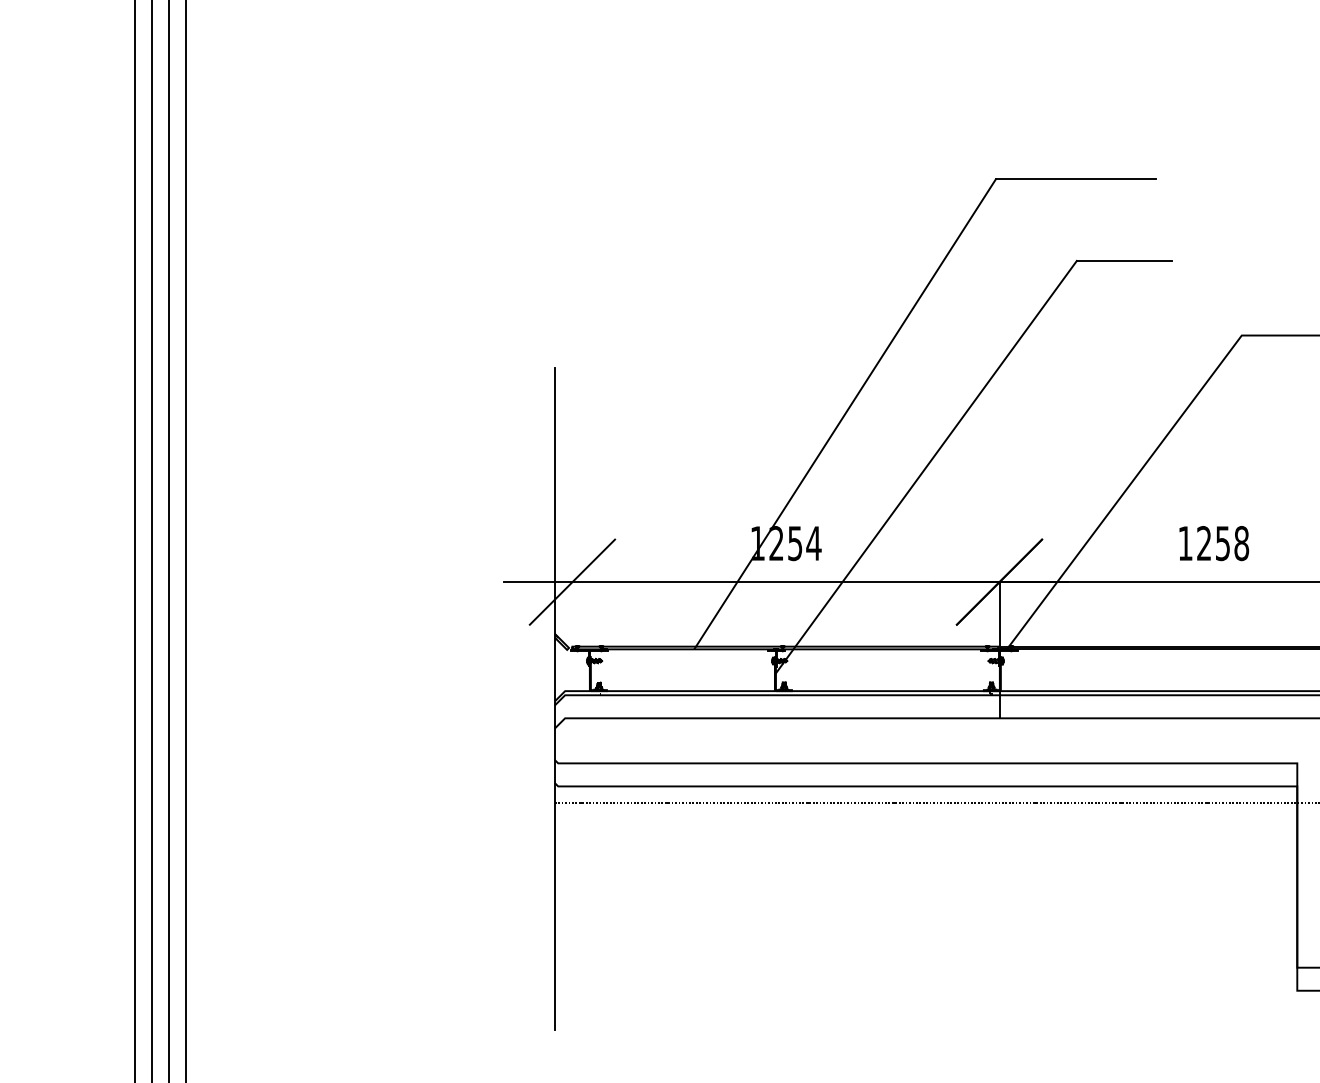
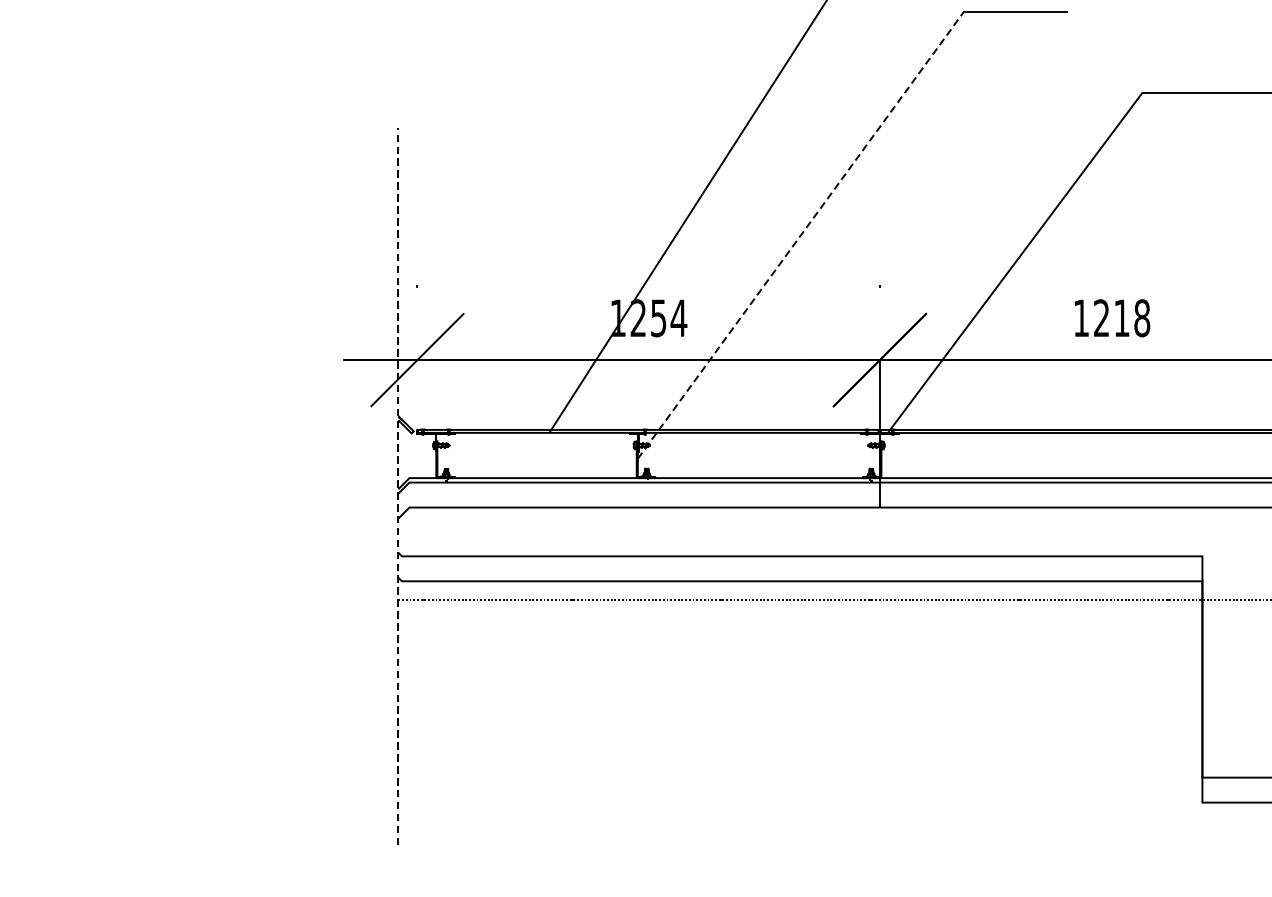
line: (926, 466) -> (800, 234), solid -> dashed
text: (1222, 543) -> (1121, 318), 1258 -> 1218
line: (554, 698) -> (397, 486), solid -> dashed

